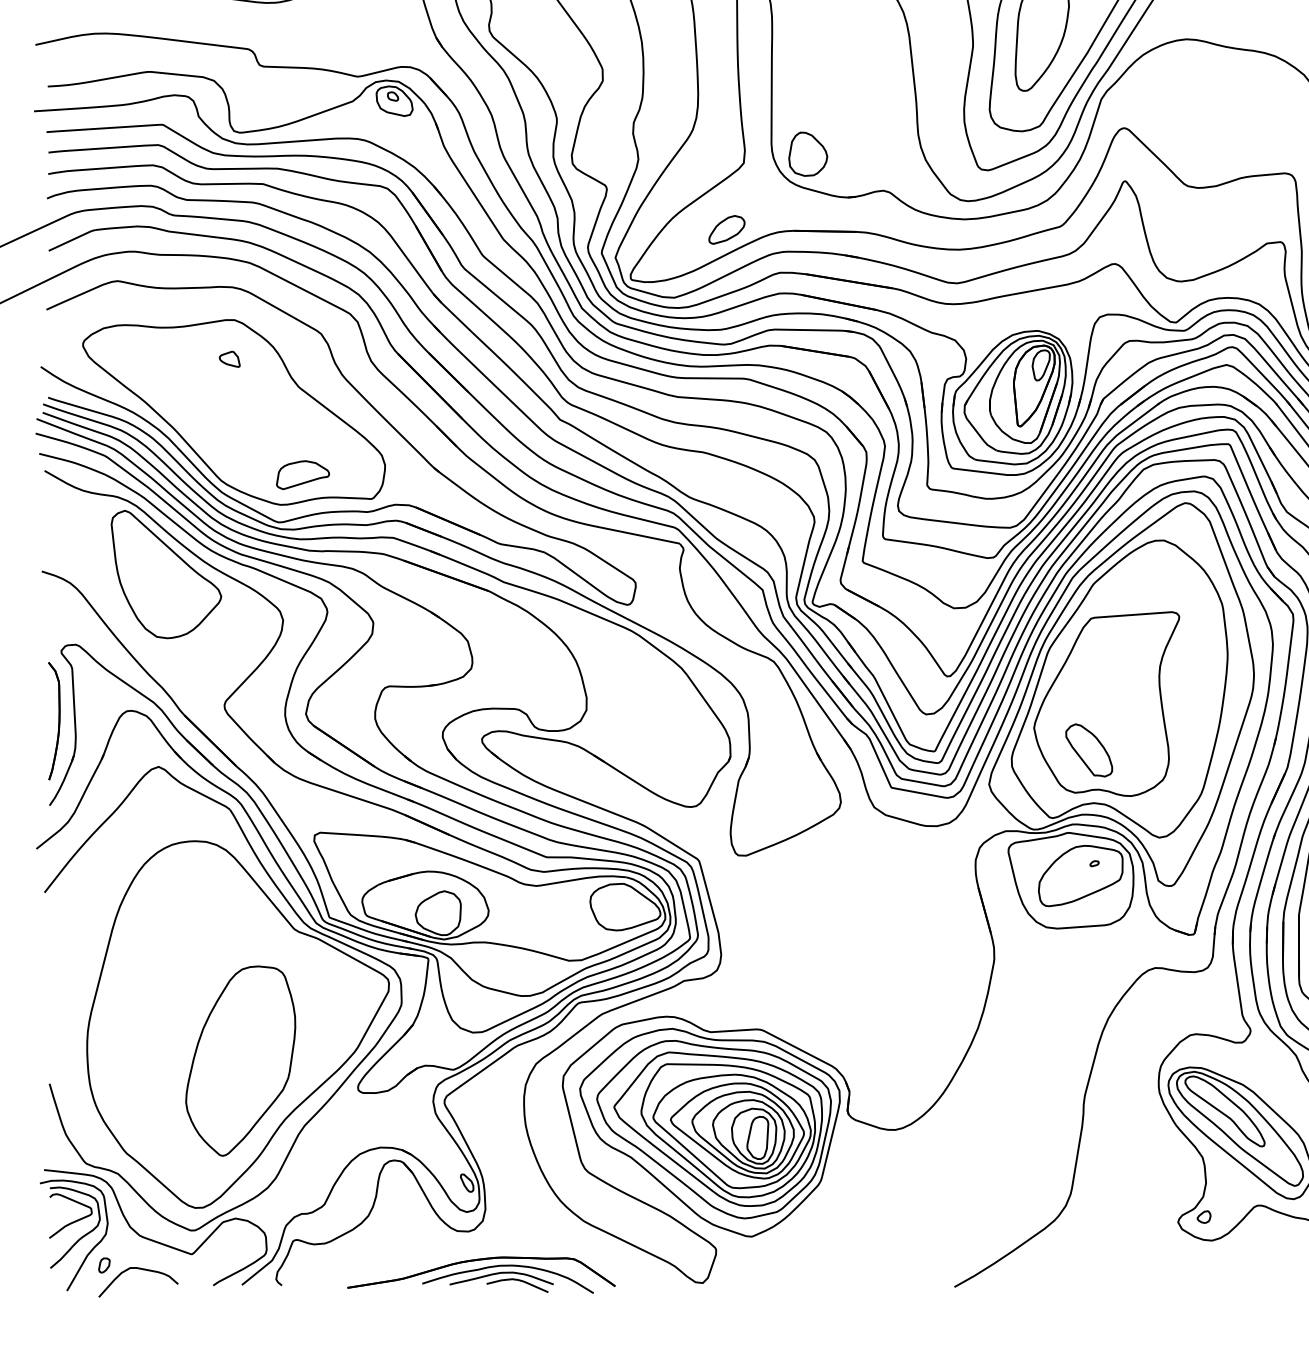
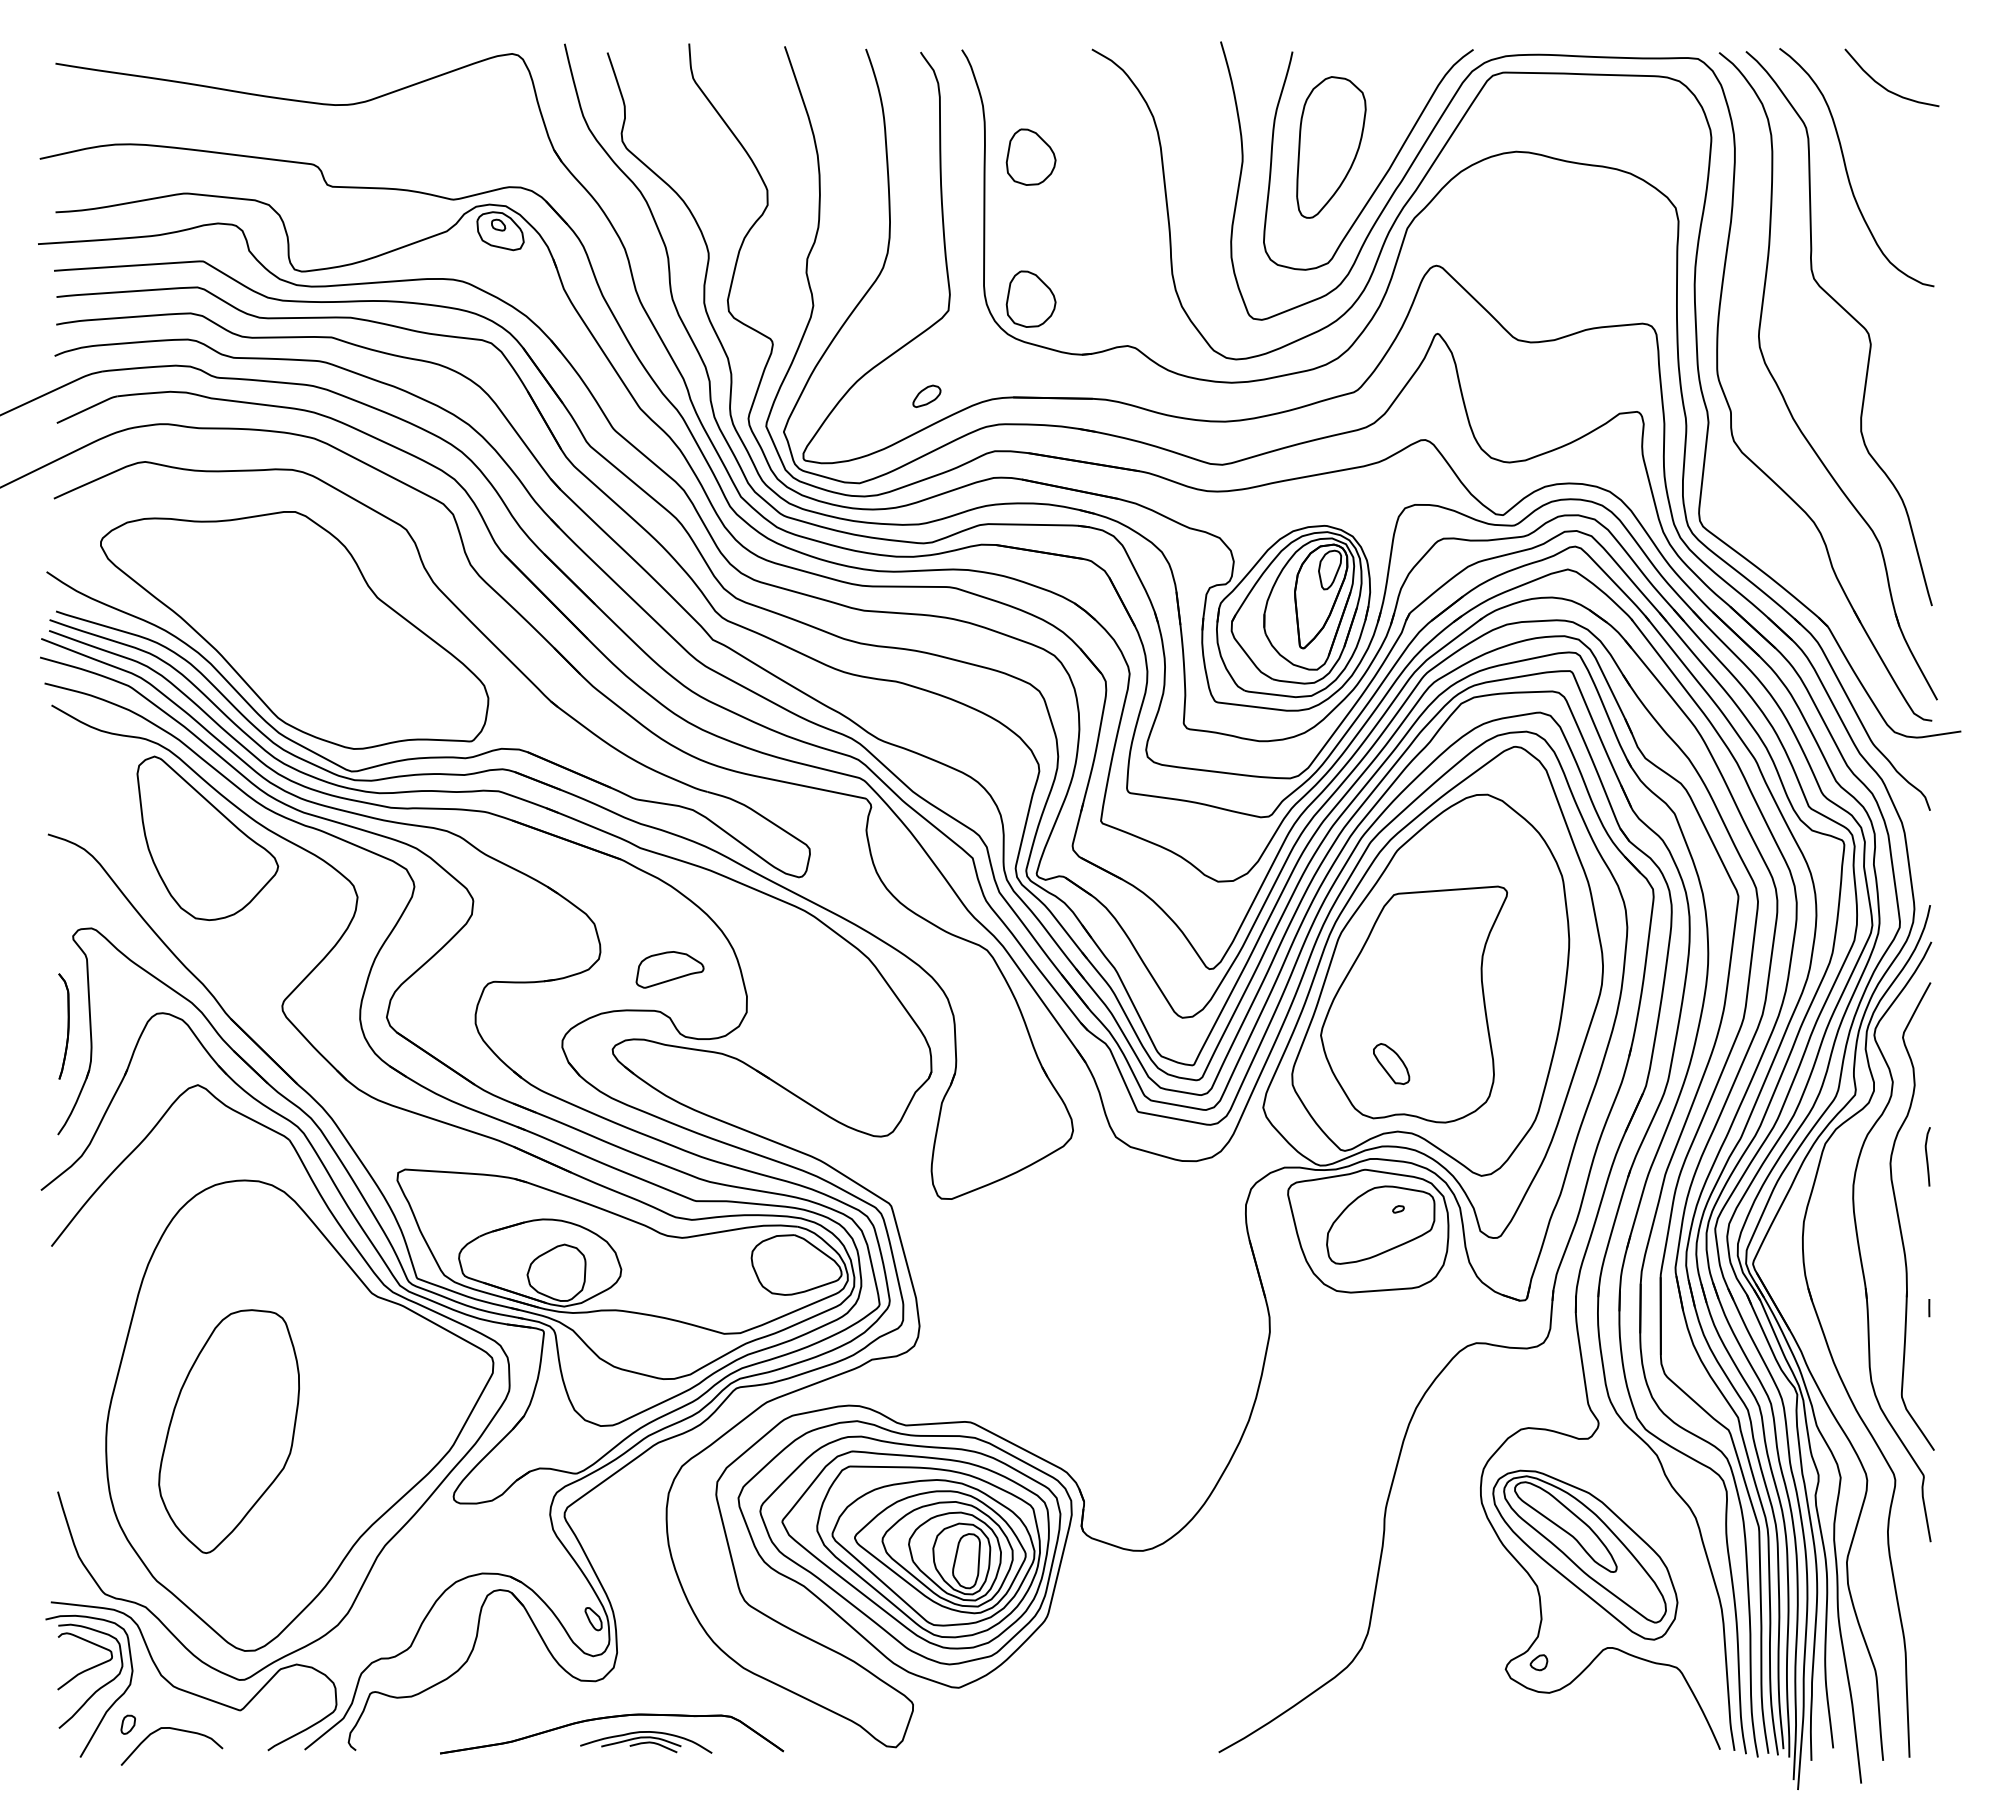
part: (807, 43) -> (1030, 156), added
part: (726, 230) -> (926, 396), size x0.6
part: (229, 358) -> (288, 561), removed
part: (302, 474) -> (669, 969), moved
part: (53, 721) -> (63, 1026), size x0.7
part: (1089, 750) -> (1391, 1063), size x0.6
part: (240, 1061) -> (228, 1431), moved
part: (508, 1279) -> (646, 1742), size x0.6

